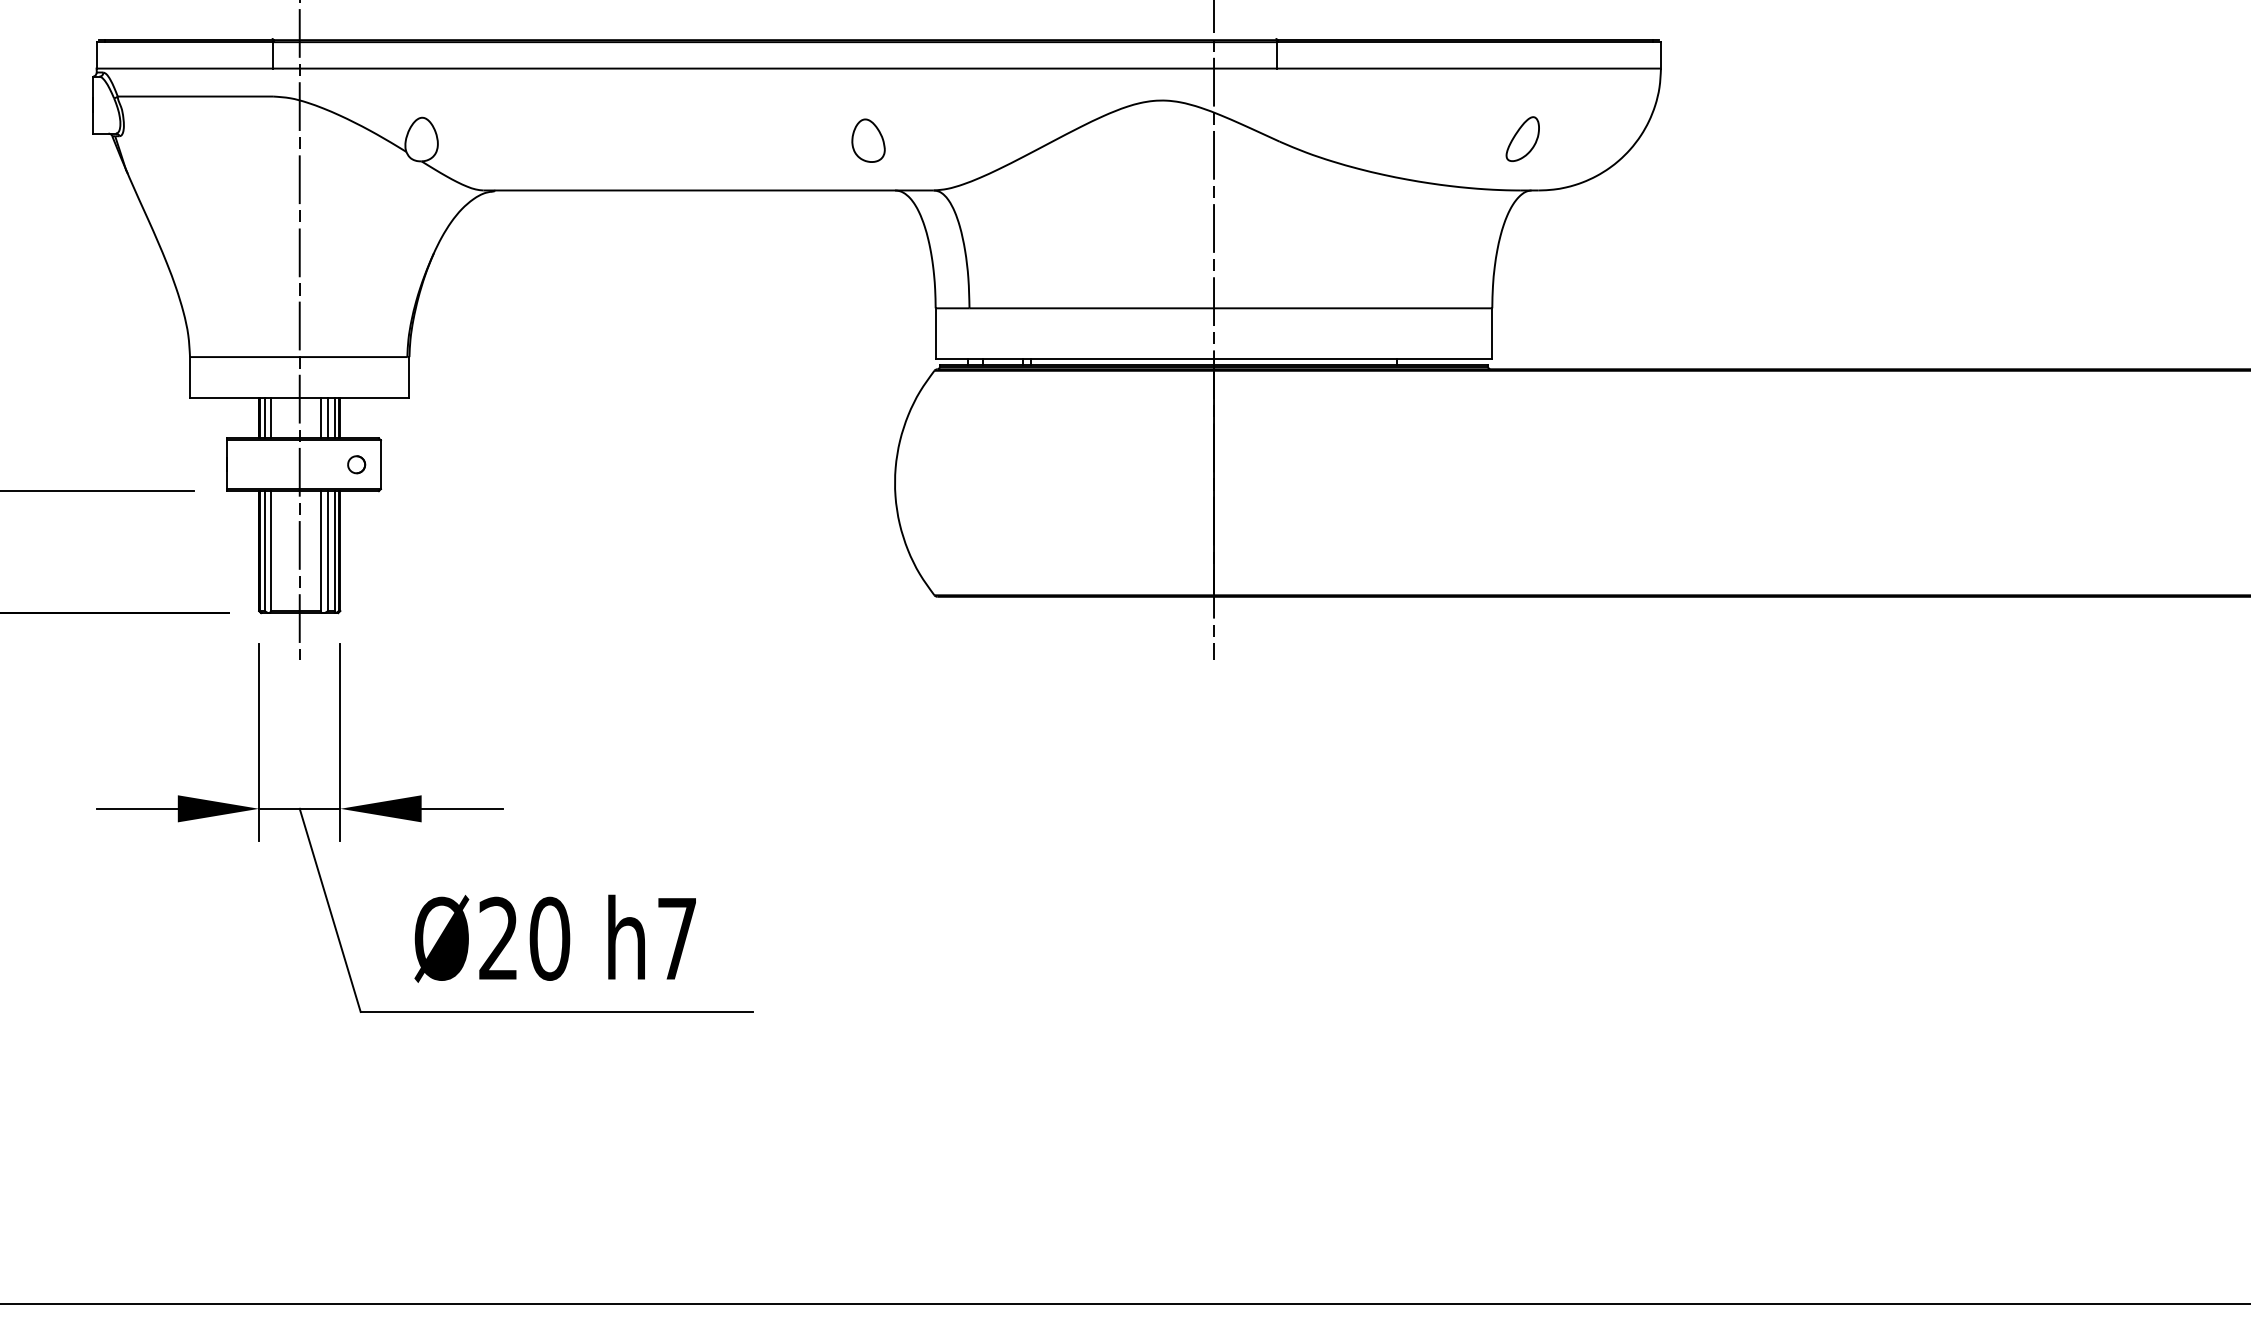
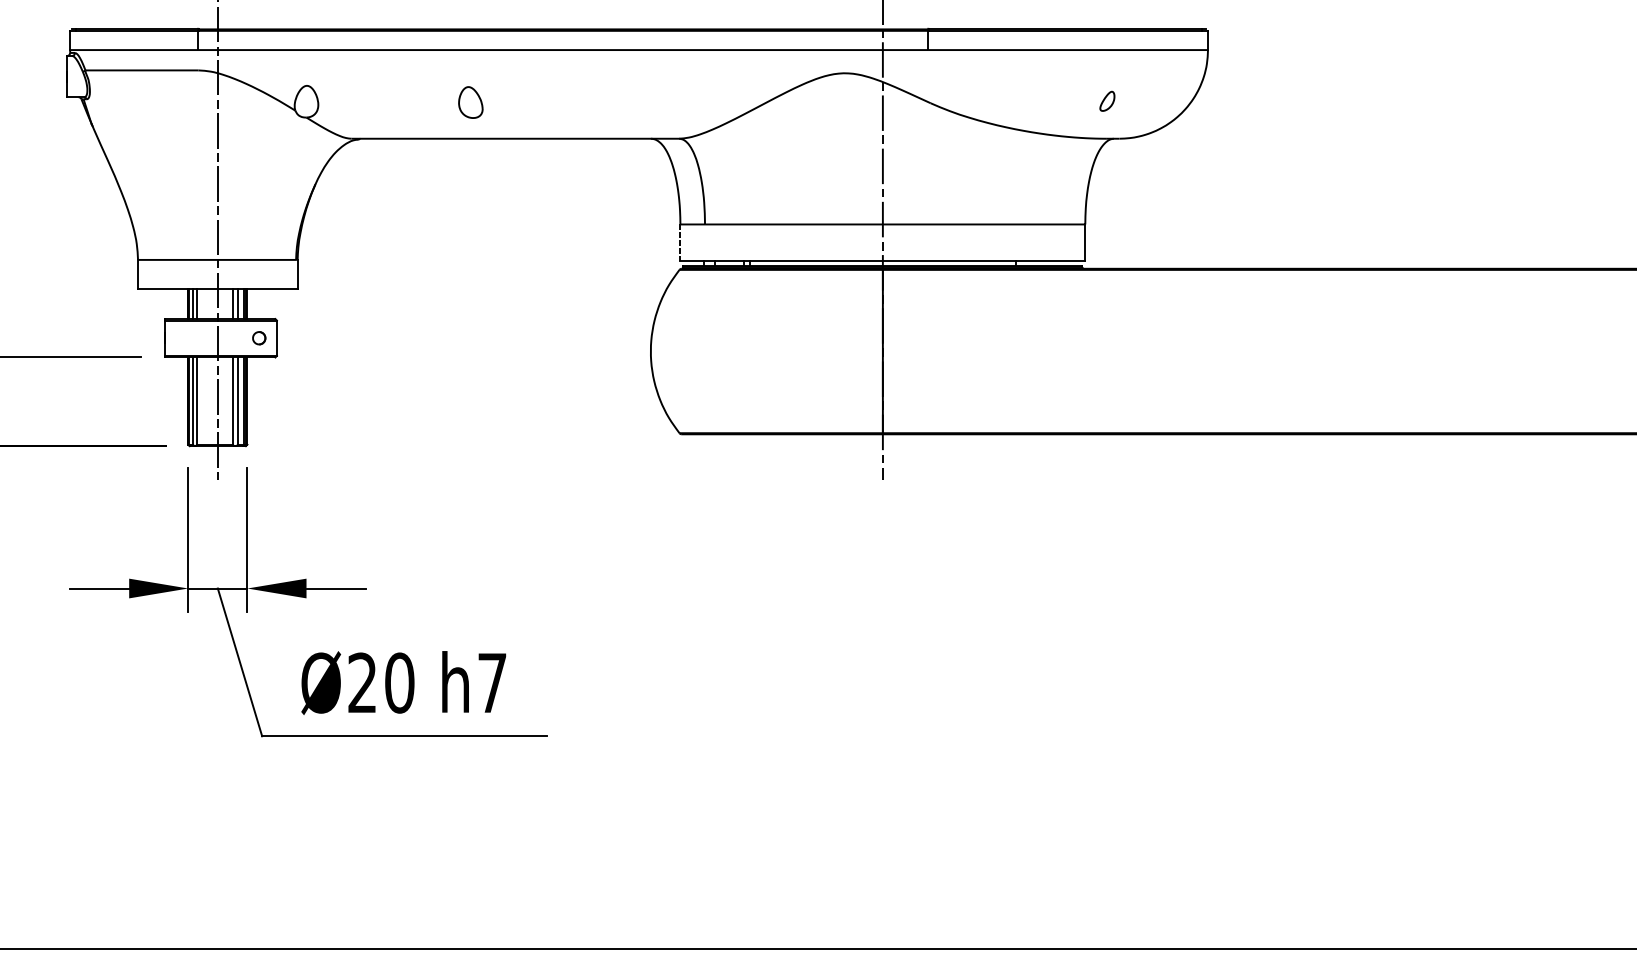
part: (1522, 138) -> (1107, 100), size x0.6
part: (868, 140) -> (470, 102), moved
line: (935, 334) -> (680, 243), solid -> dashed

